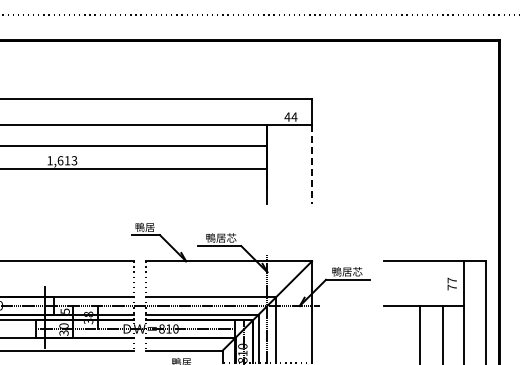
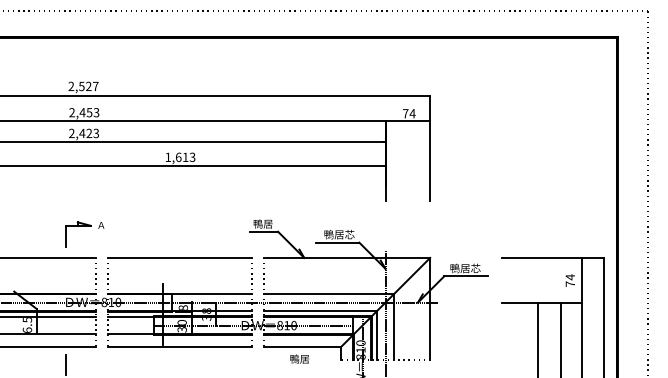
text: (287, 116) -> (405, 113), 44 -> 74
line: (312, 164) -> (430, 161), dashed -> solid
text: (451, 280) -> (569, 277), 77 -> 74
text: (64, 310) -> (182, 307), 5 -> 8

